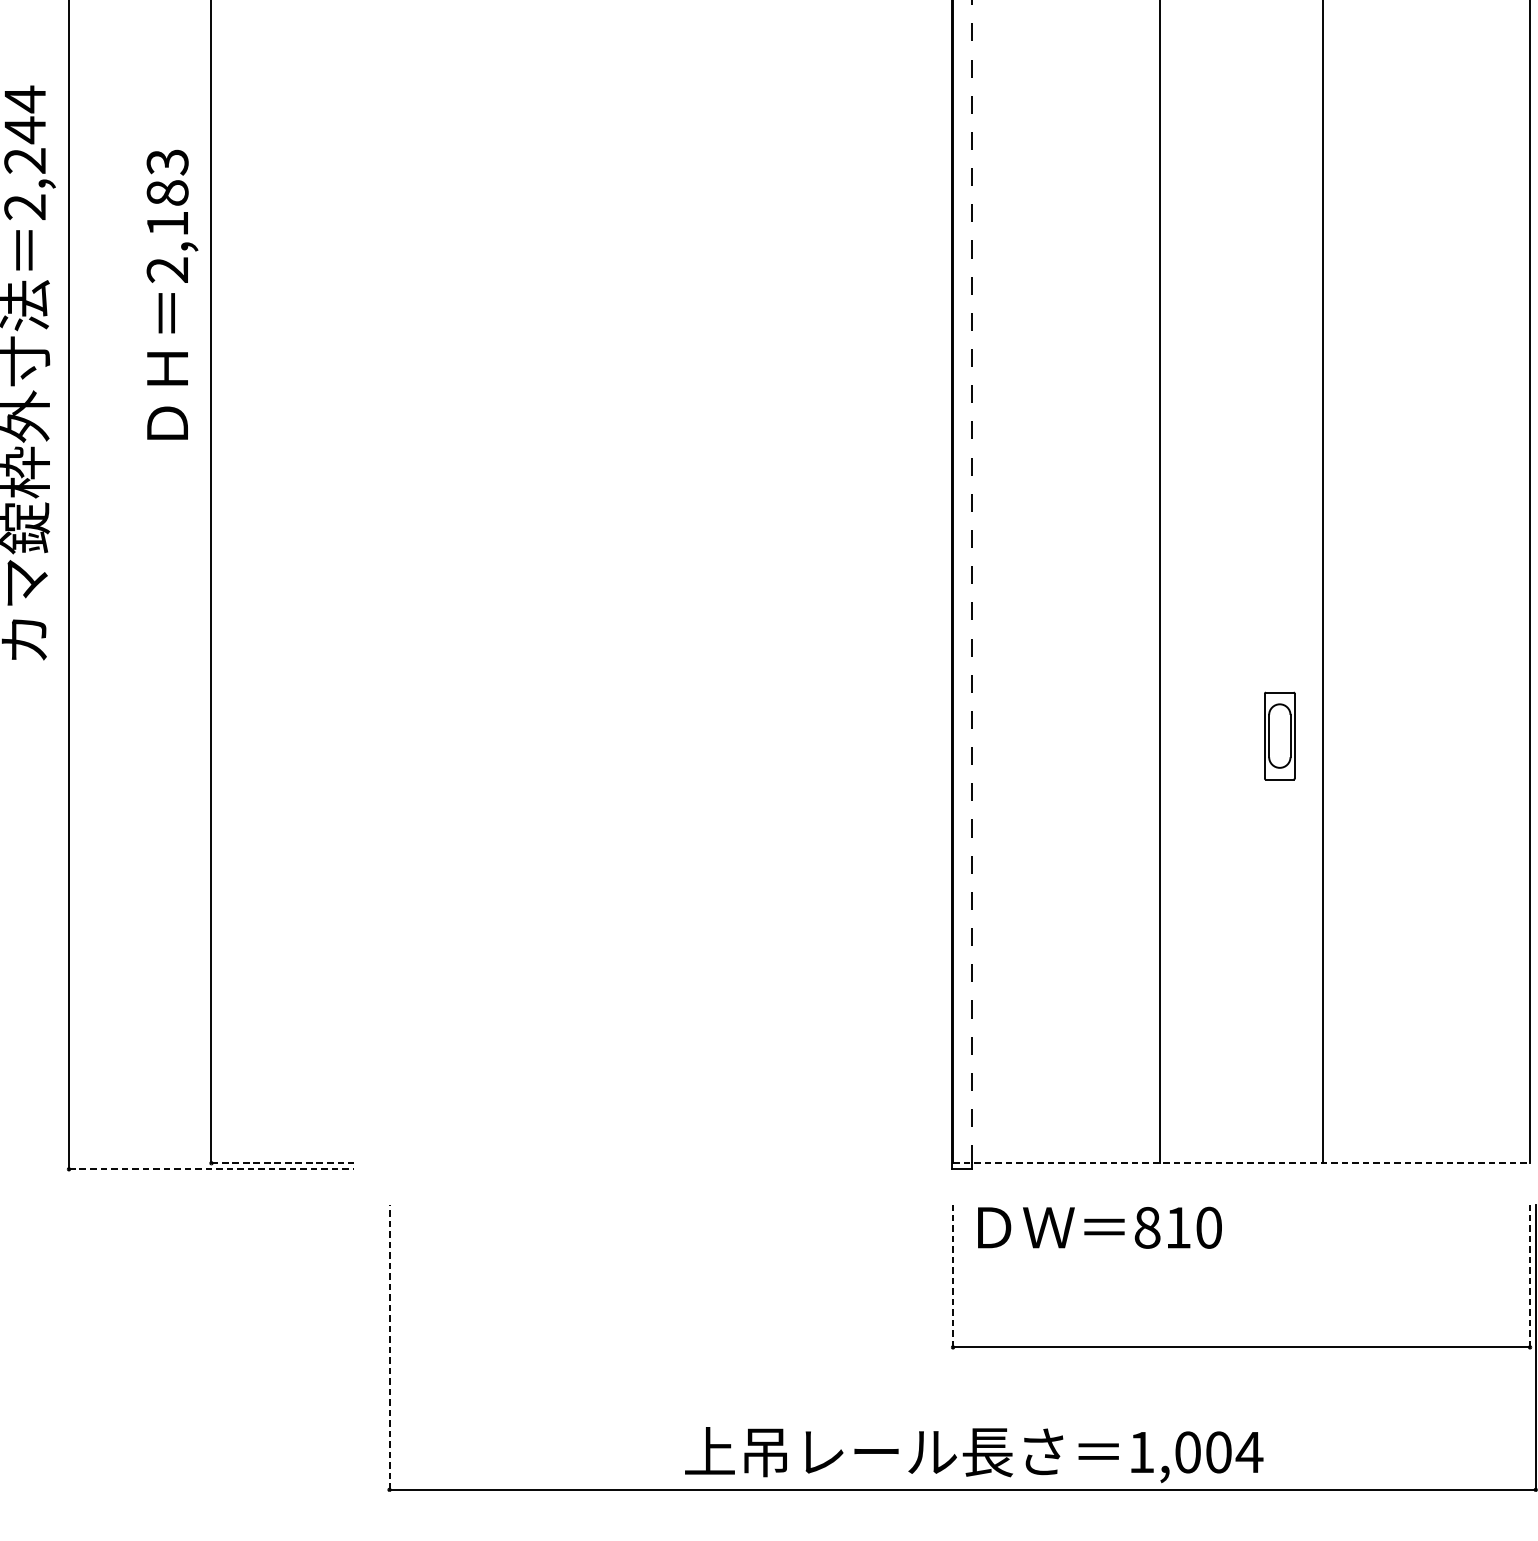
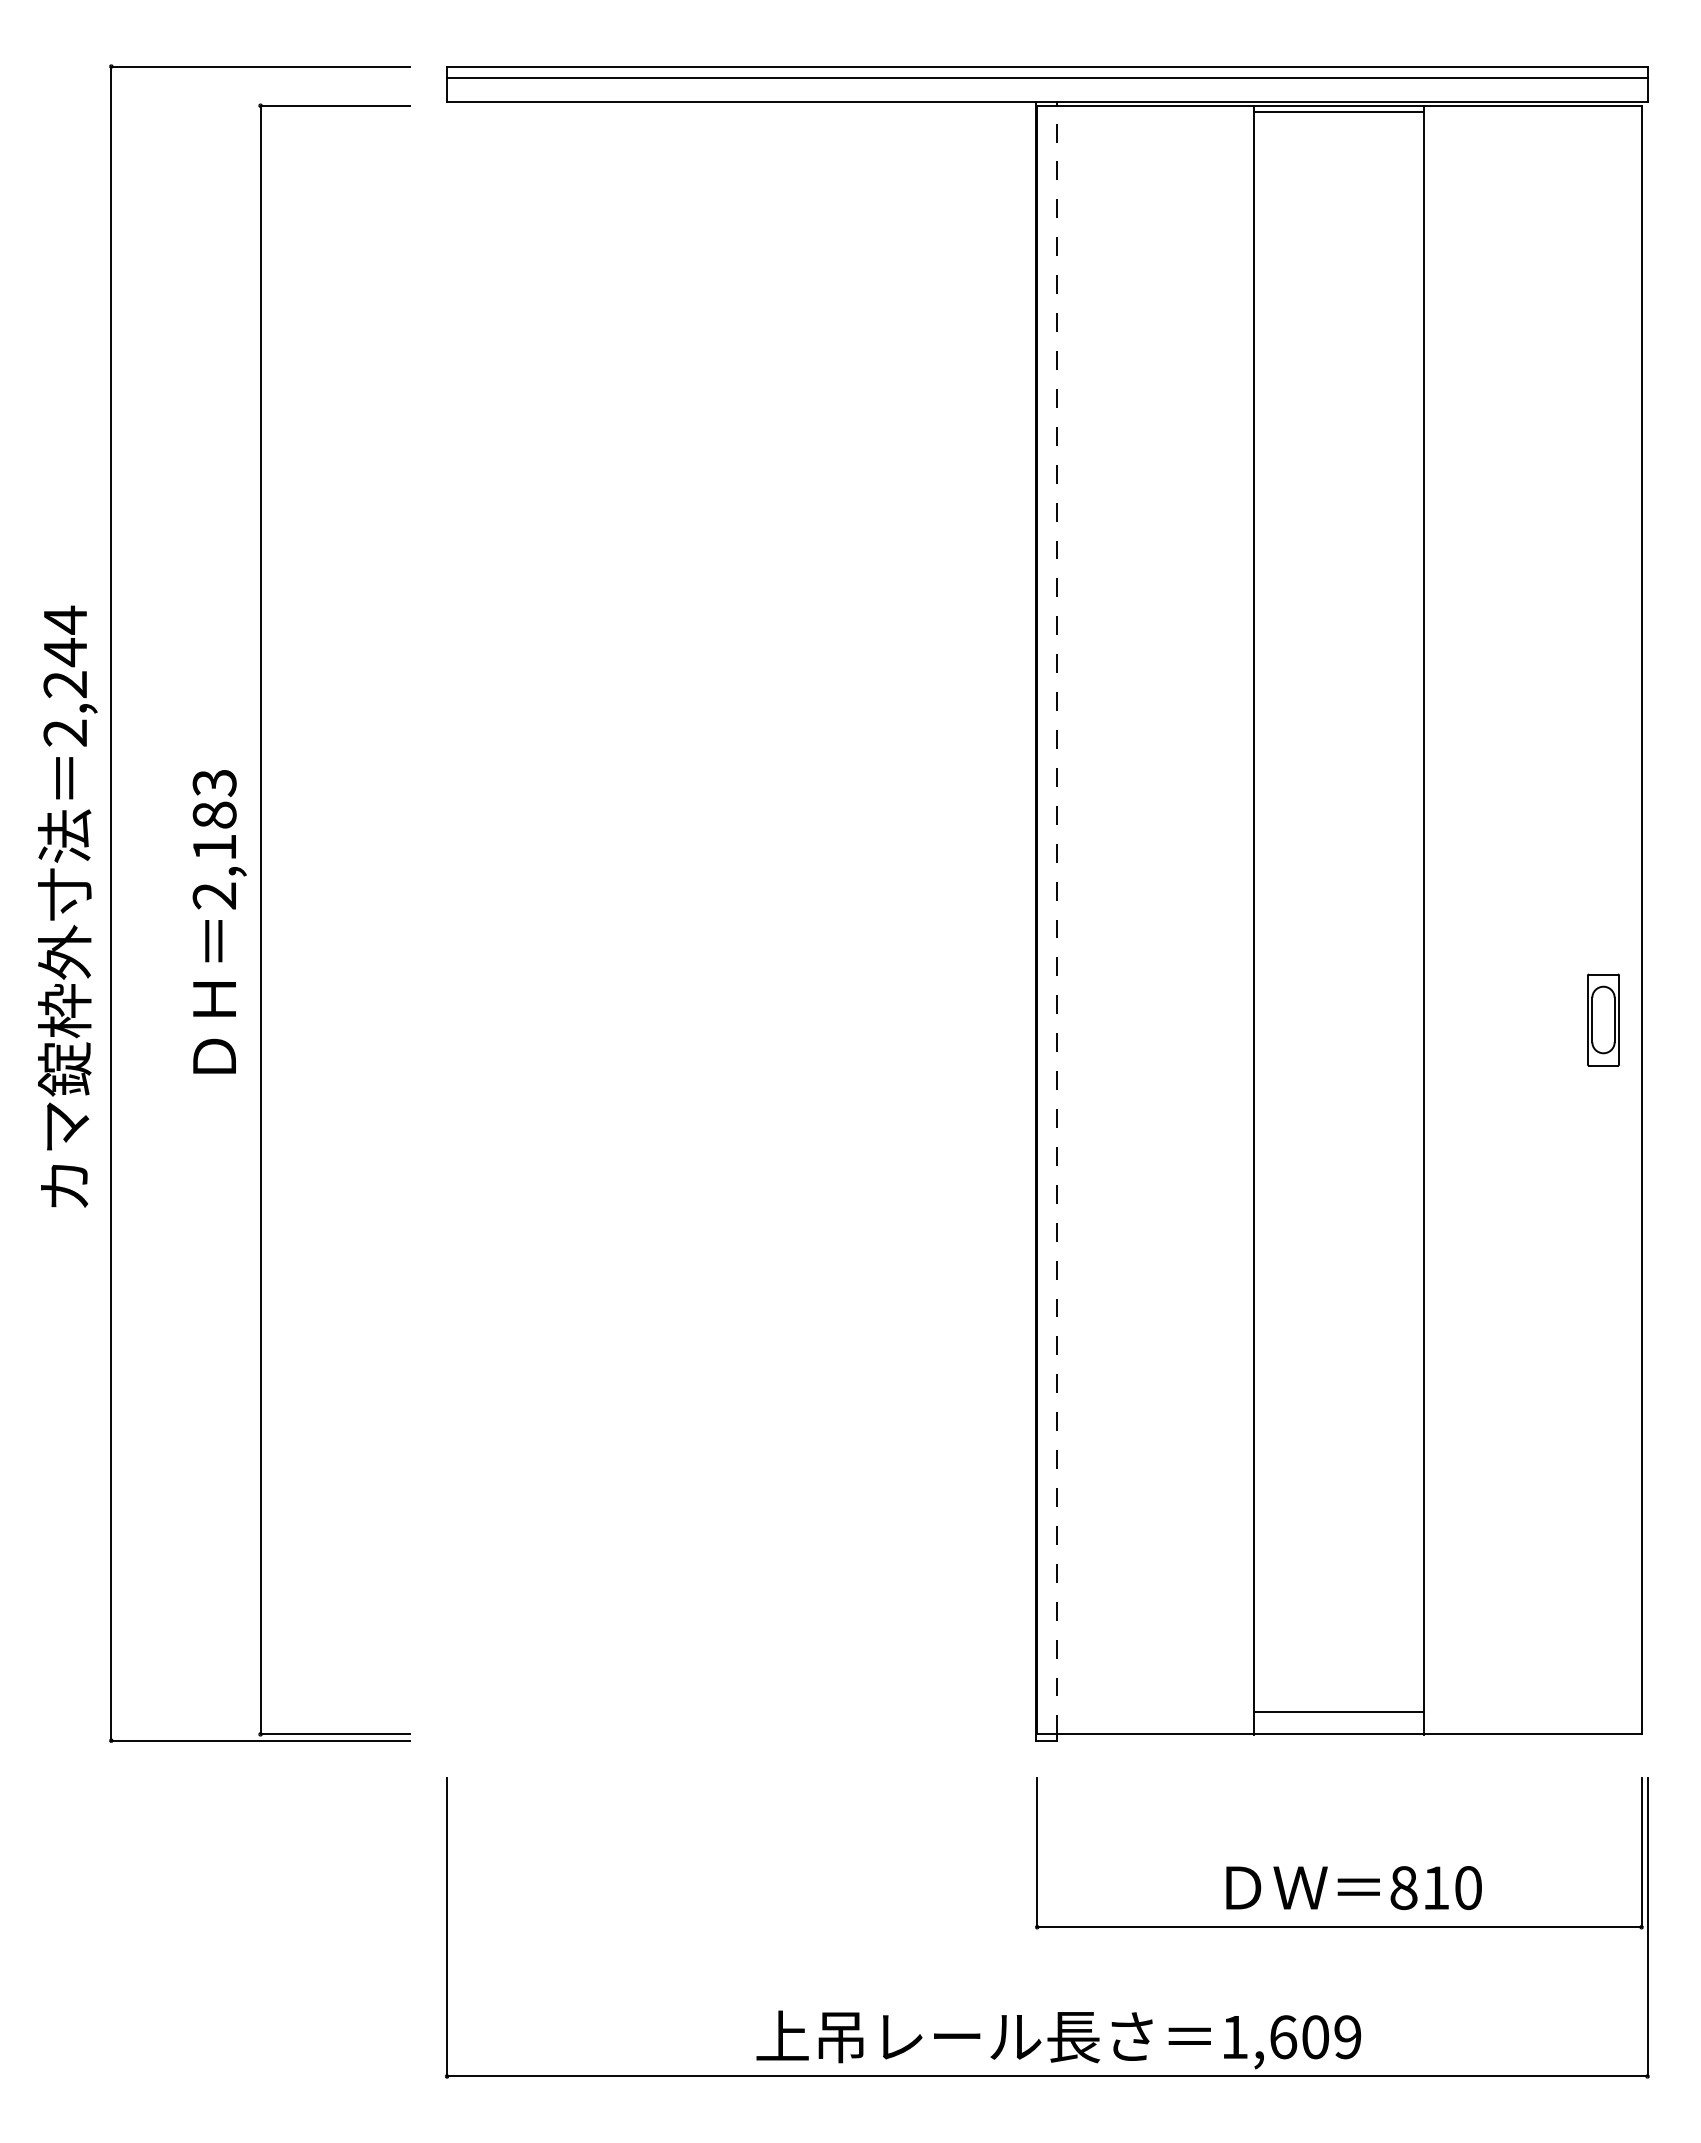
text: (172, 294) -> (219, 921), moved
part: (1279, 735) -> (1603, 1019), moved
line: (1241, 1142) -> (1339, 1712), added
line: (283, 1163) -> (335, 1734), dashed -> solid
line: (1241, 1163) -> (1339, 1734), dashed -> solid
line: (212, 1169) -> (261, 1740), dashed -> solid
text: (1099, 1228) -> (1353, 1888), moved
line: (953, 1276) -> (1037, 1852), dashed -> solid
line: (1529, 1276) -> (1641, 1852), dashed -> solid
line: (389, 1346) -> (447, 1926), dashed -> solid
text: (1219, 1452) -> (1316, 2037), 1,004 -> 1,609

